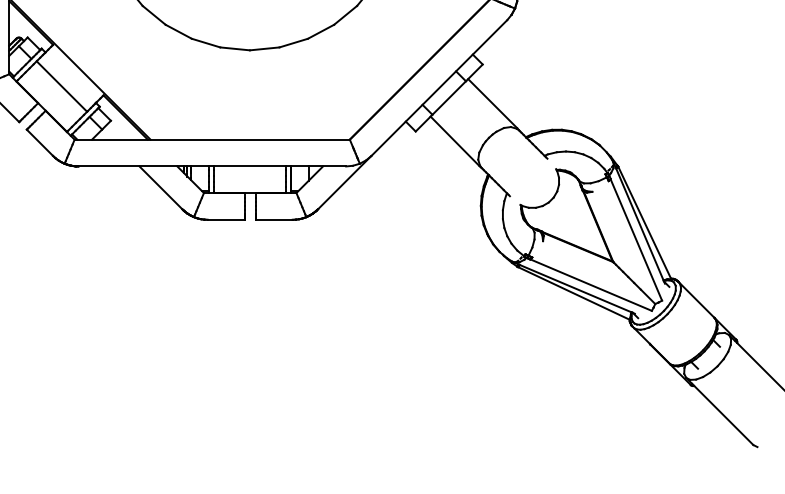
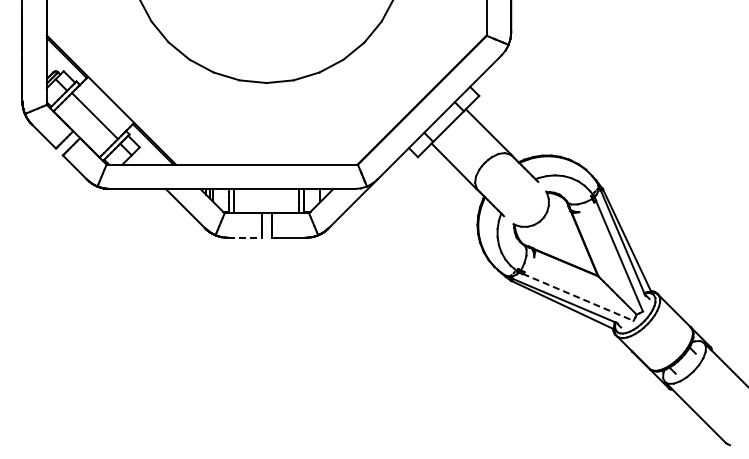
line: (226, 219) -> (245, 237), solid -> dashed
line: (591, 285) -> (578, 297), solid -> dashed

